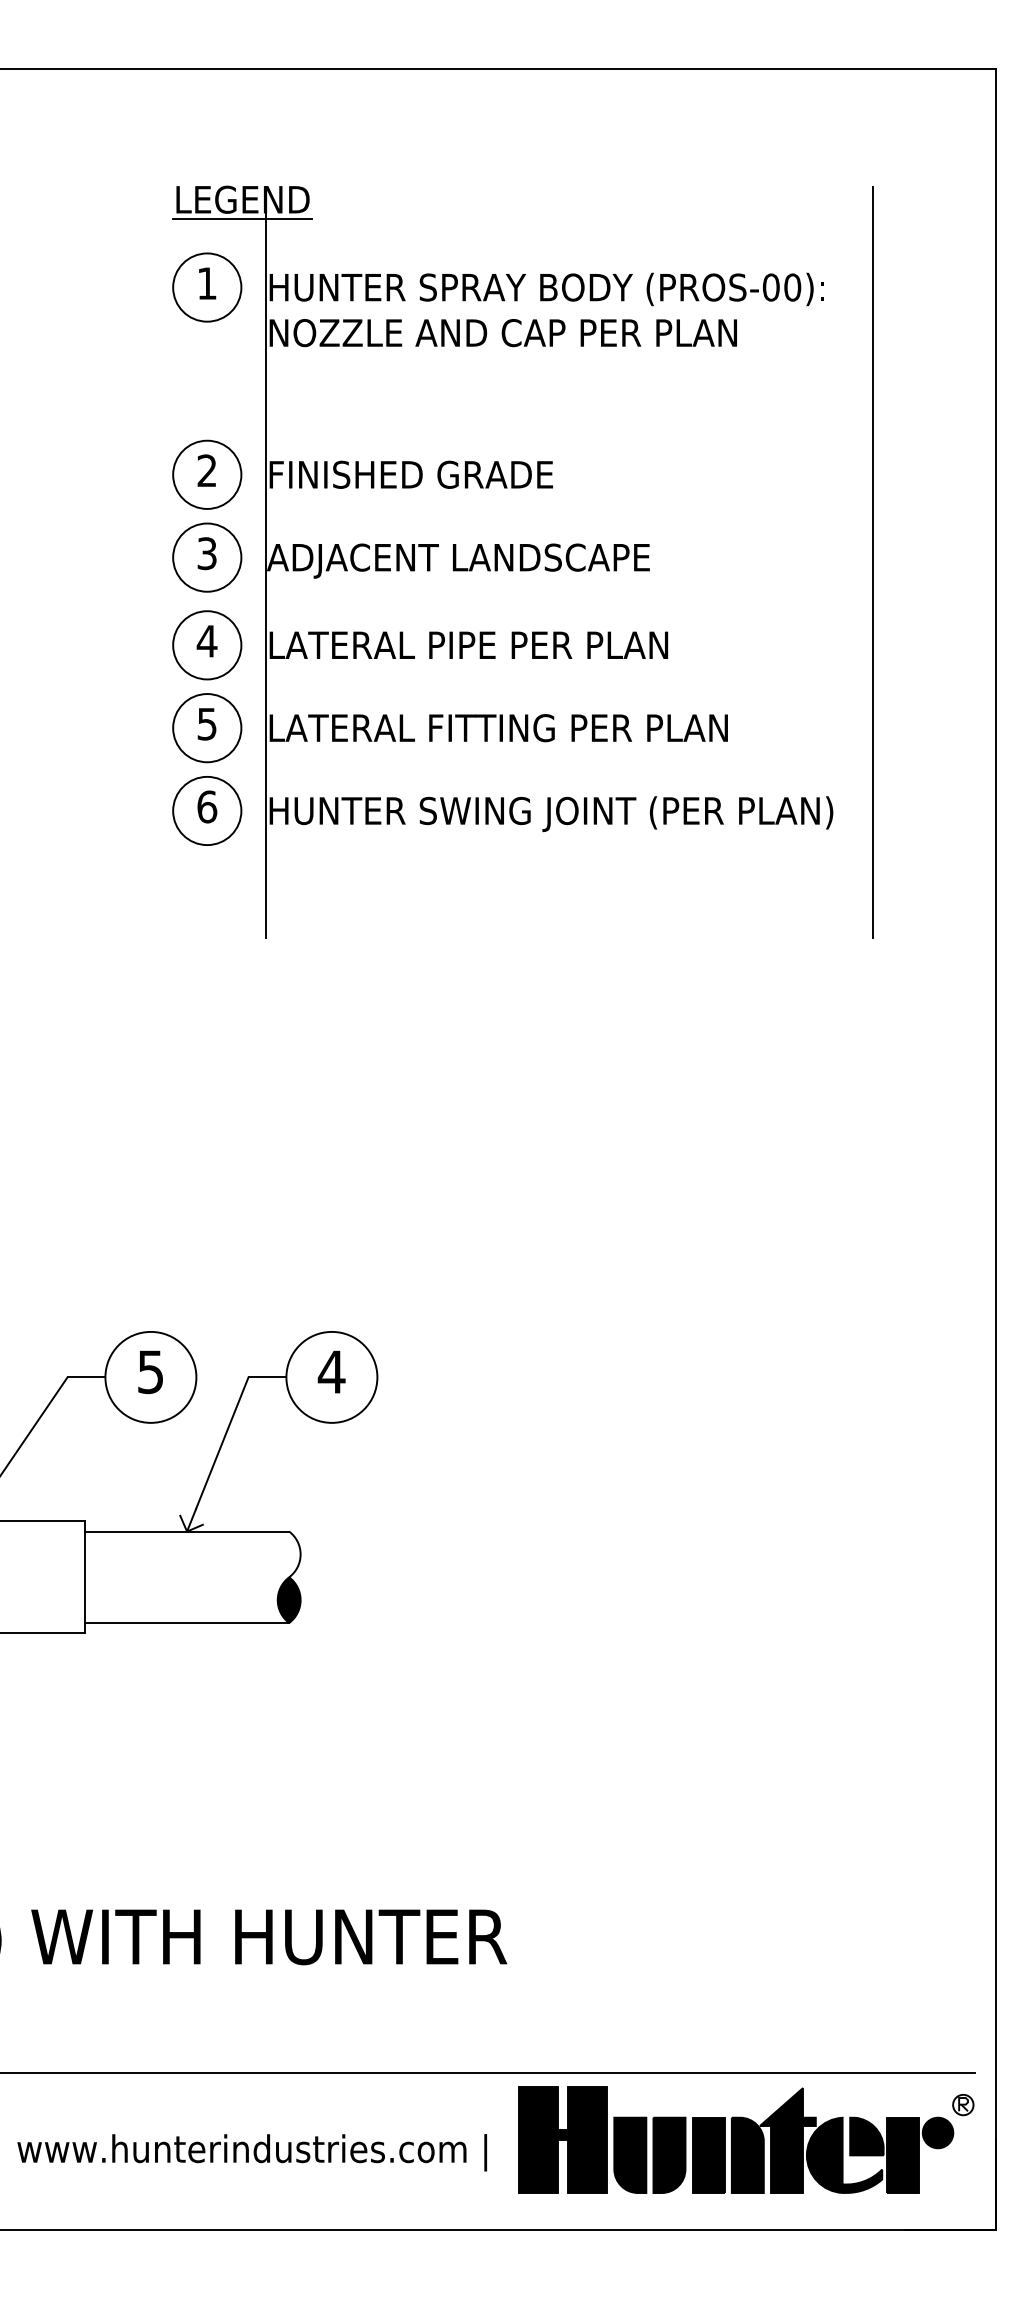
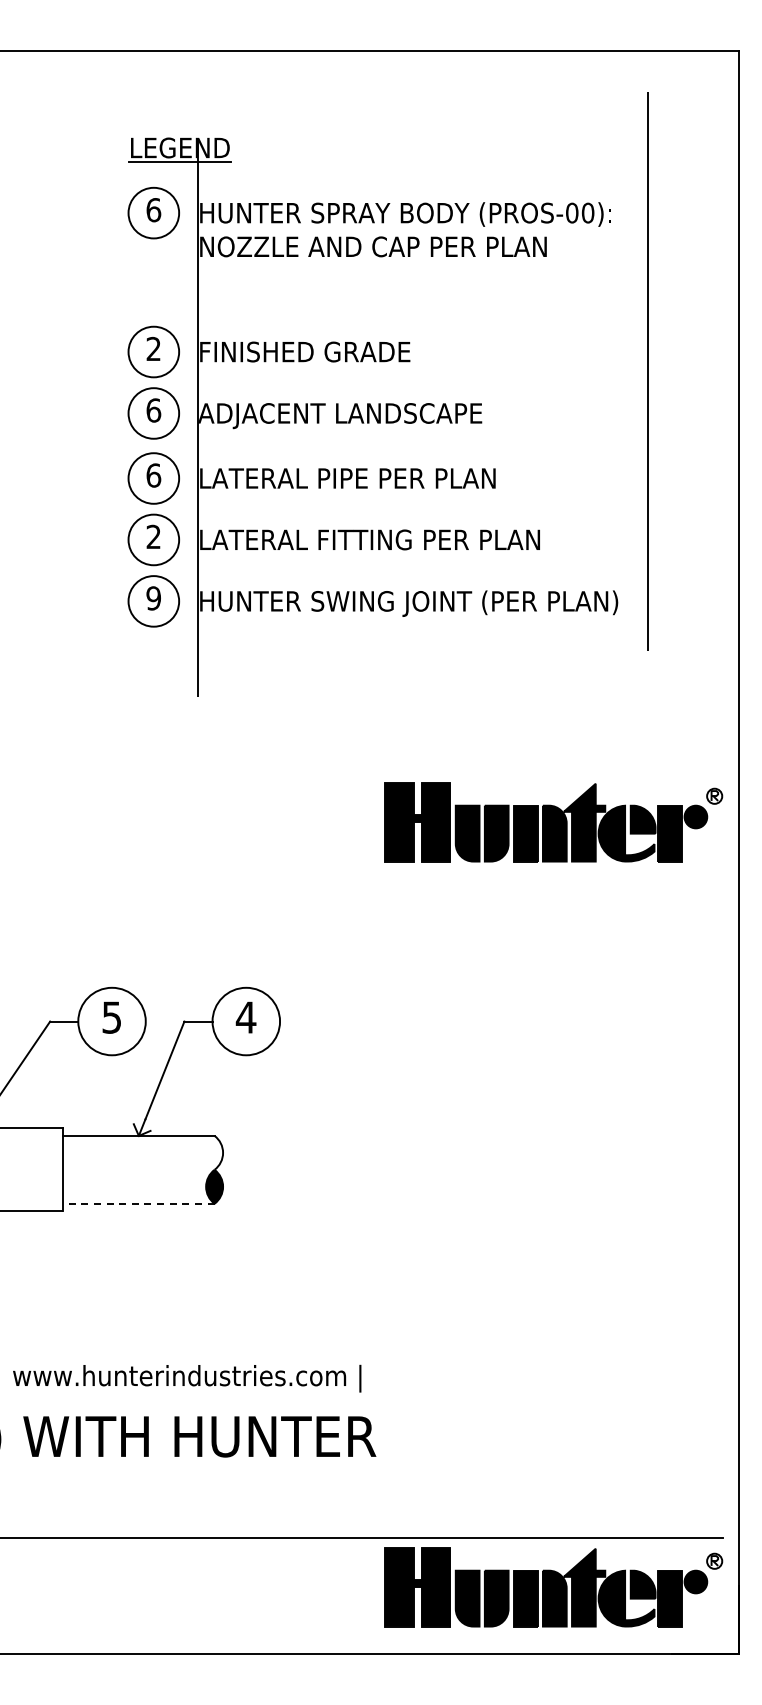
text: (206, 284) -> (153, 210), 1 -> 6
text: (206, 553) -> (153, 410), 3 -> 6
line: (872, 563) -> (647, 371), moved
text: (206, 641) -> (153, 475), 4 -> 6
text: (206, 723) -> (153, 536), 5 -> 2
text: (206, 807) -> (153, 598), 6 -> 9
part: (746, 1109) -> (553, 822), added
line: (186, 1622) -> (138, 1203), solid -> dashed
text: (252, 2152) -> (187, 1378), moved

